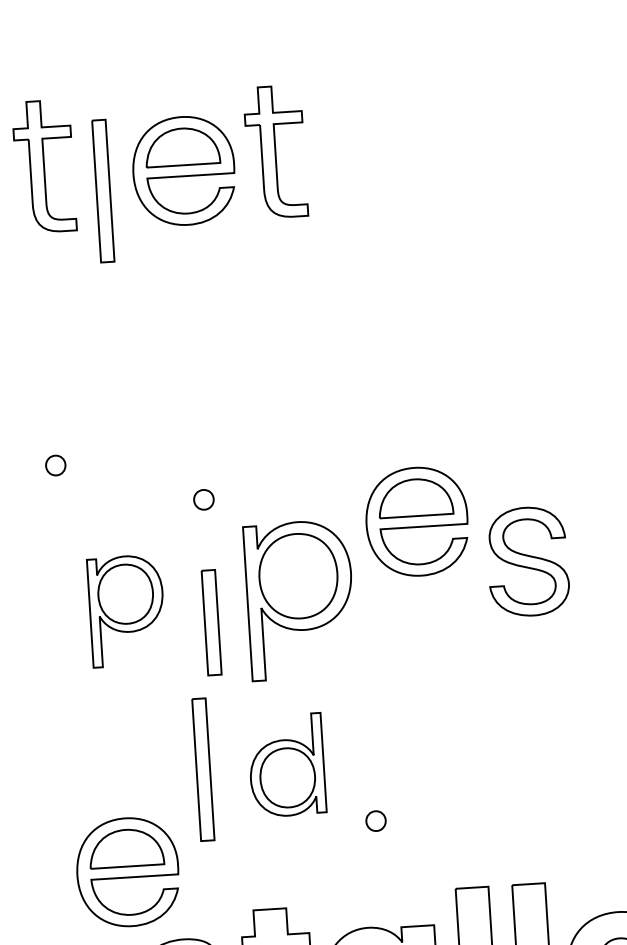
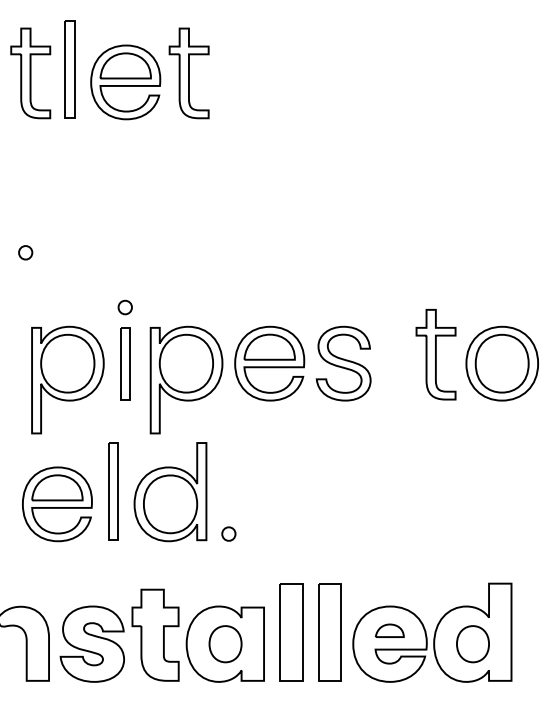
part: (102, 190) -> (69, 69), moved
part: (55, 465) -> (25, 252), moved
part: (416, 521) -> (269, 363), moved
part: (126, 610) -> (67, 379), size x1.43
part: (211, 622) -> (125, 363), moved
part: (286, 765) -> (170, 492), size x1.43
part: (128, 872) -> (57, 504), moved

